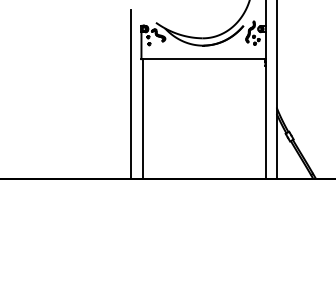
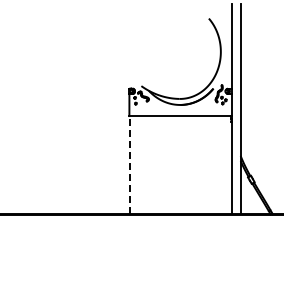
line: (131, 93) -> (121, 144), removed
line: (142, 118) -> (130, 164), solid -> dashed

